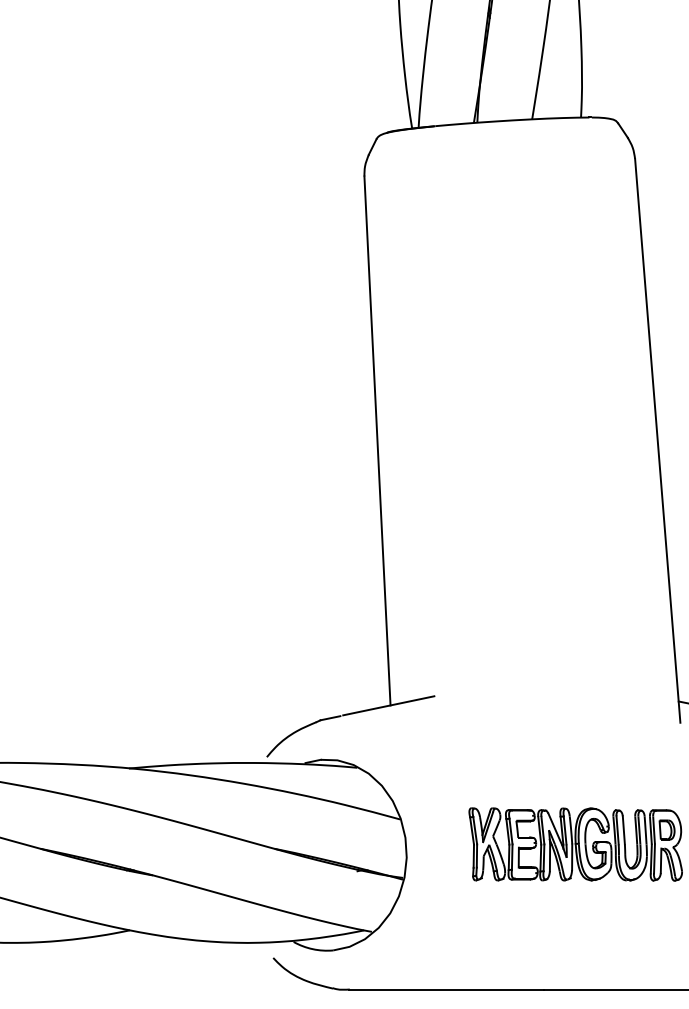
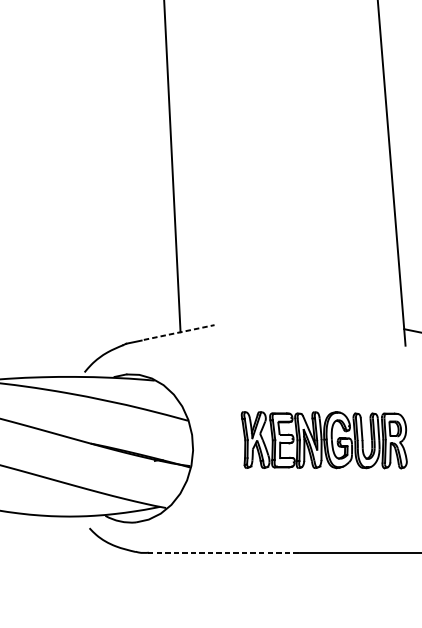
line: (388, 705) -> (178, 332), solid -> dashed
line: (446, 990) -> (223, 553), solid -> dashed

